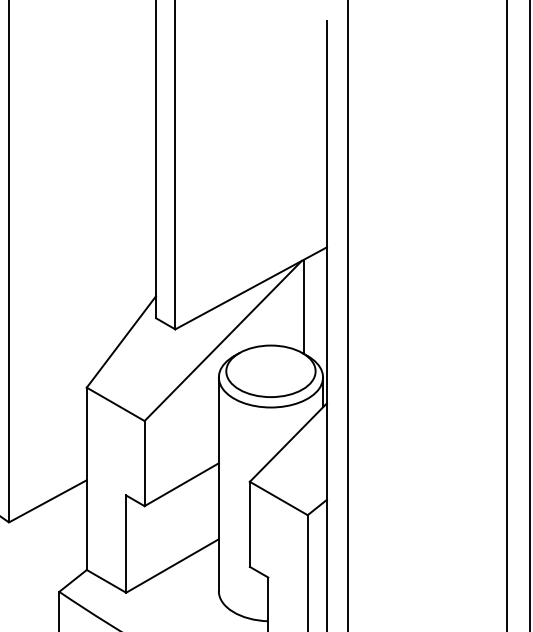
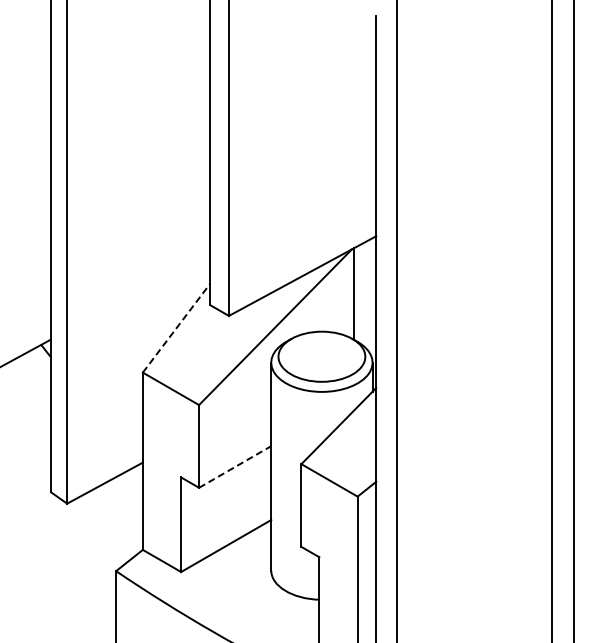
line: (121, 342) -> (176, 328), solid -> dashed
line: (182, 484) -> (235, 466), solid -> dashed

